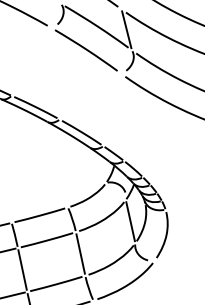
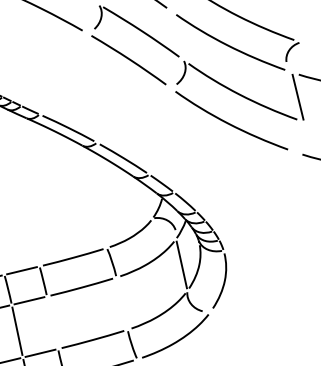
line: (126, 29) -> (176, 35), removed
line: (81, 253) -> (122, 303), removed
line: (22, 269) -> (52, 322), removed

